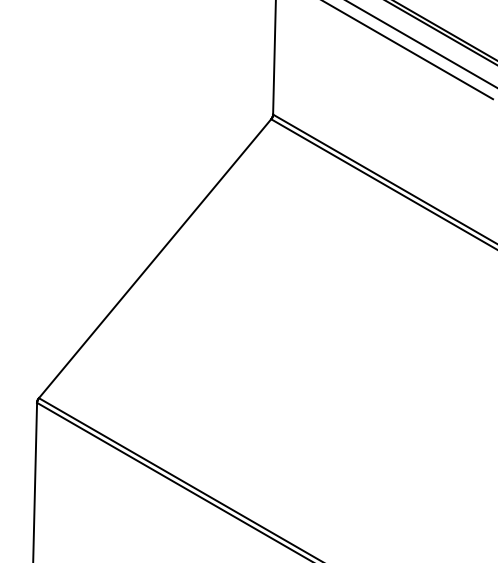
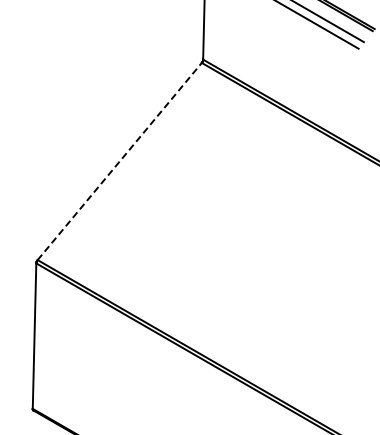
line: (156, 258) -> (120, 161), solid -> dashed

